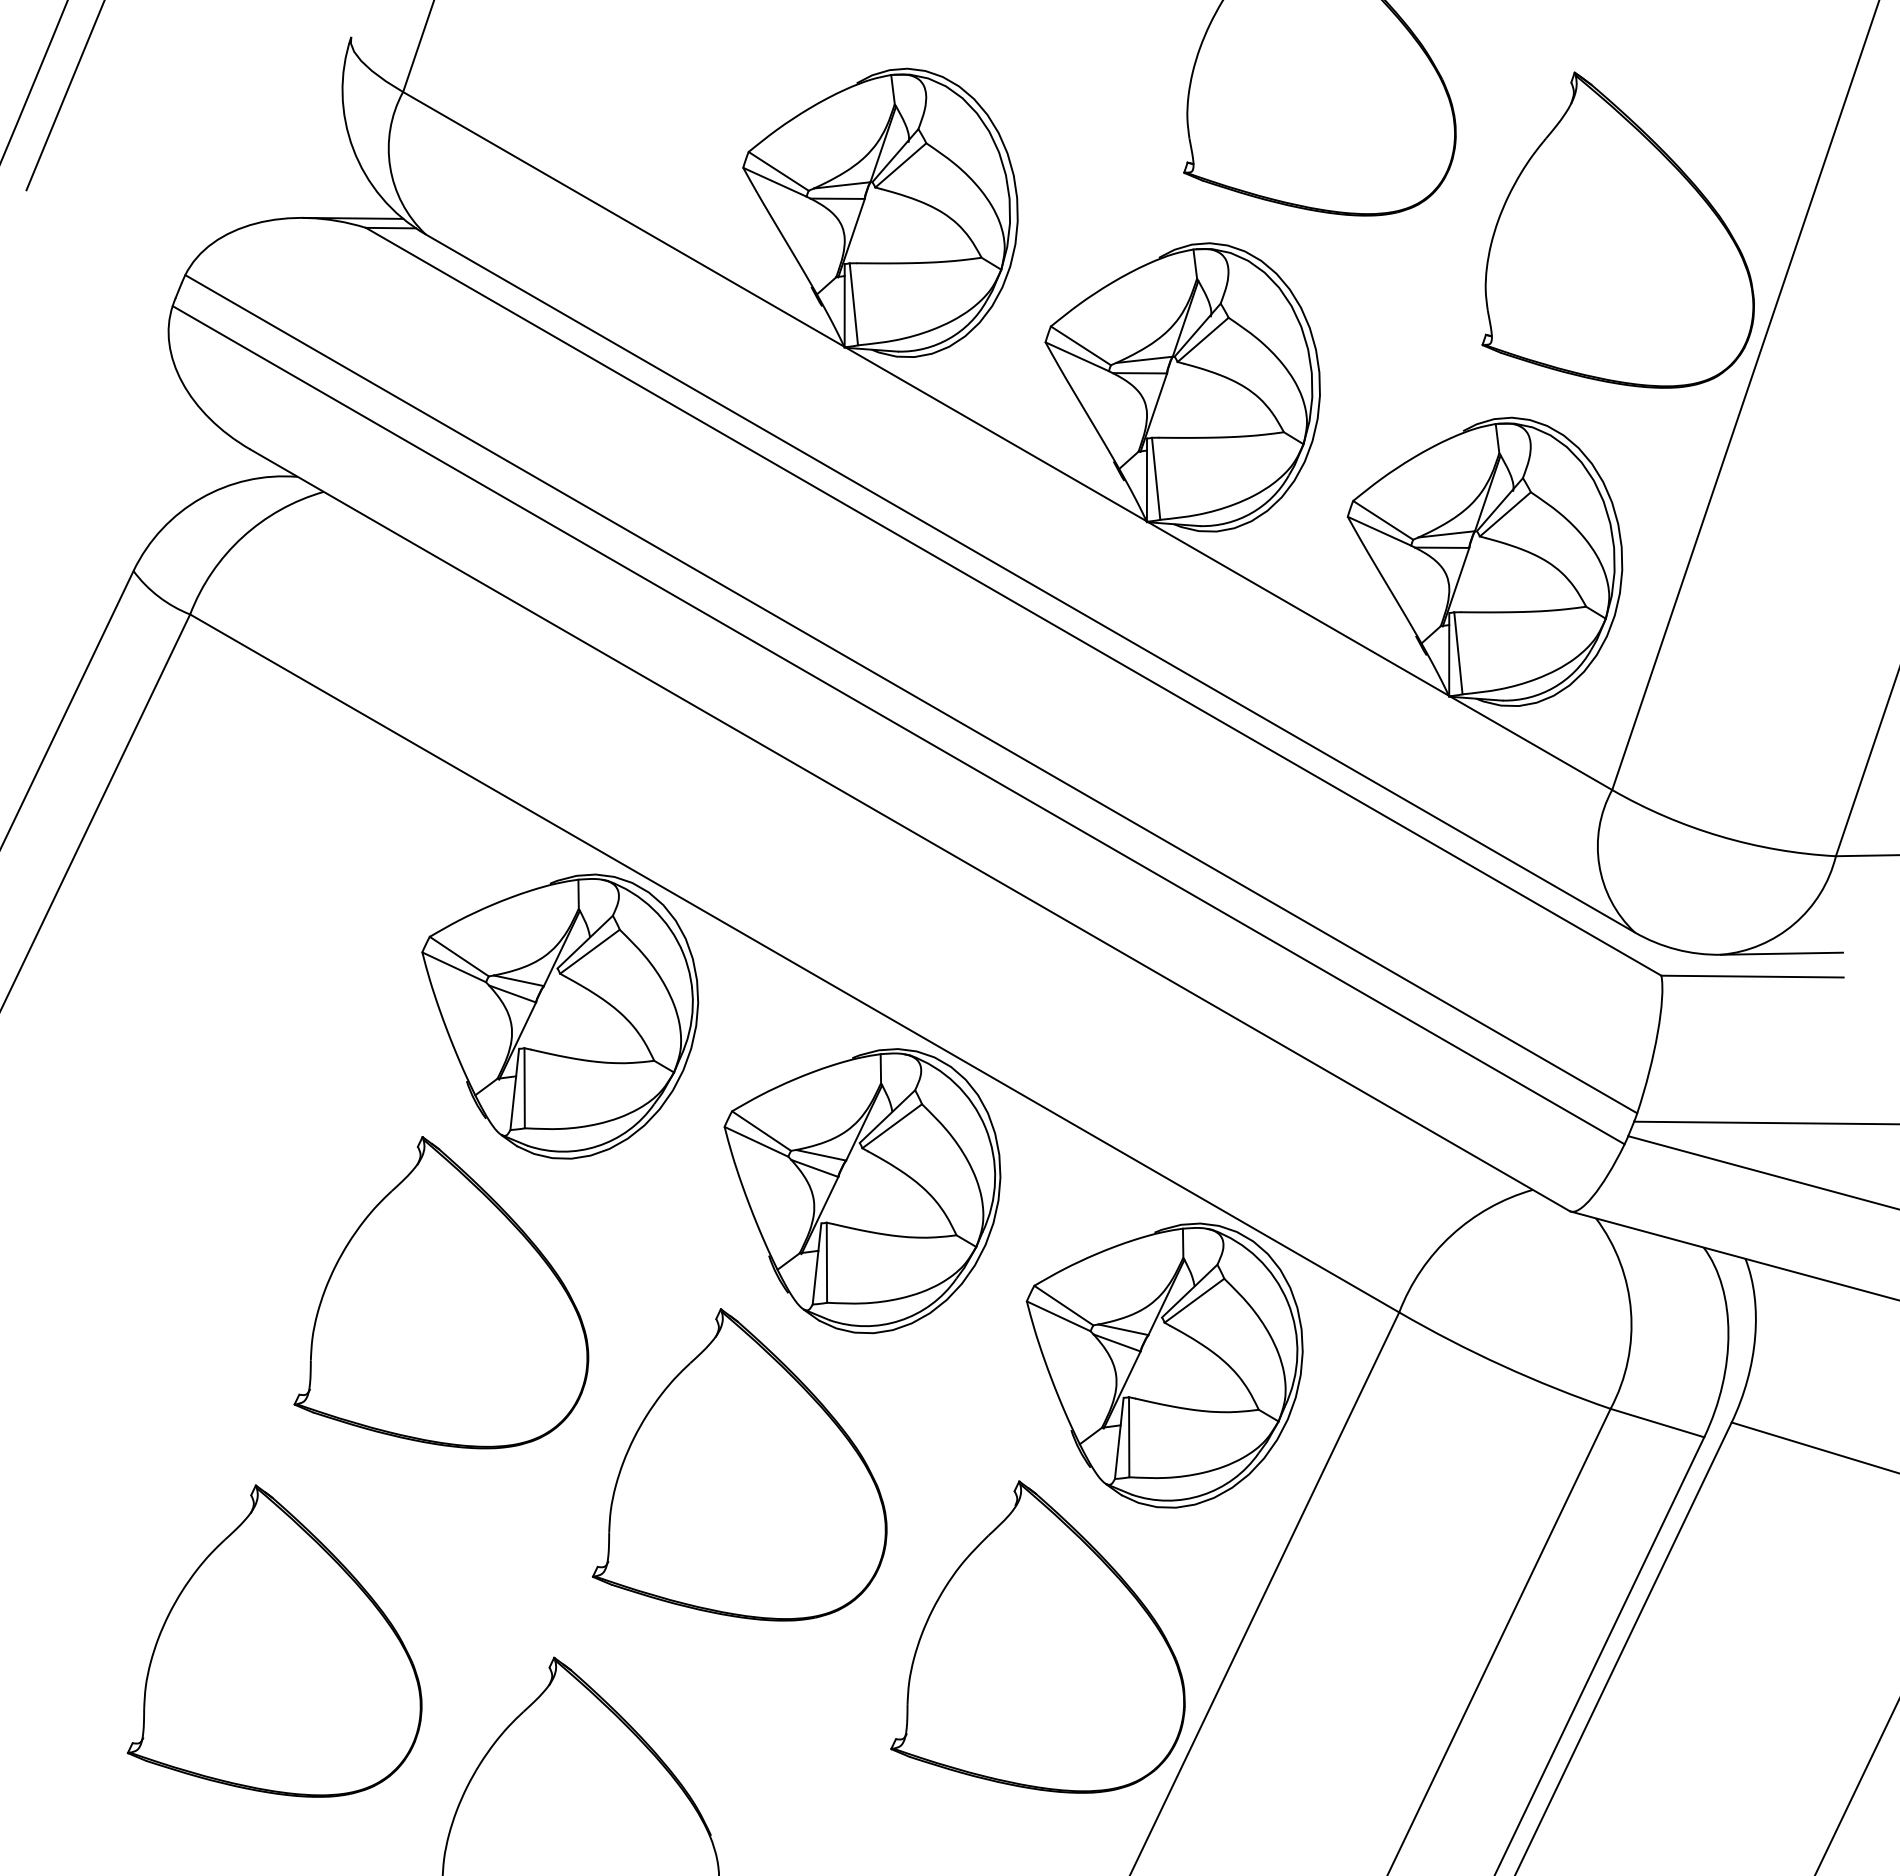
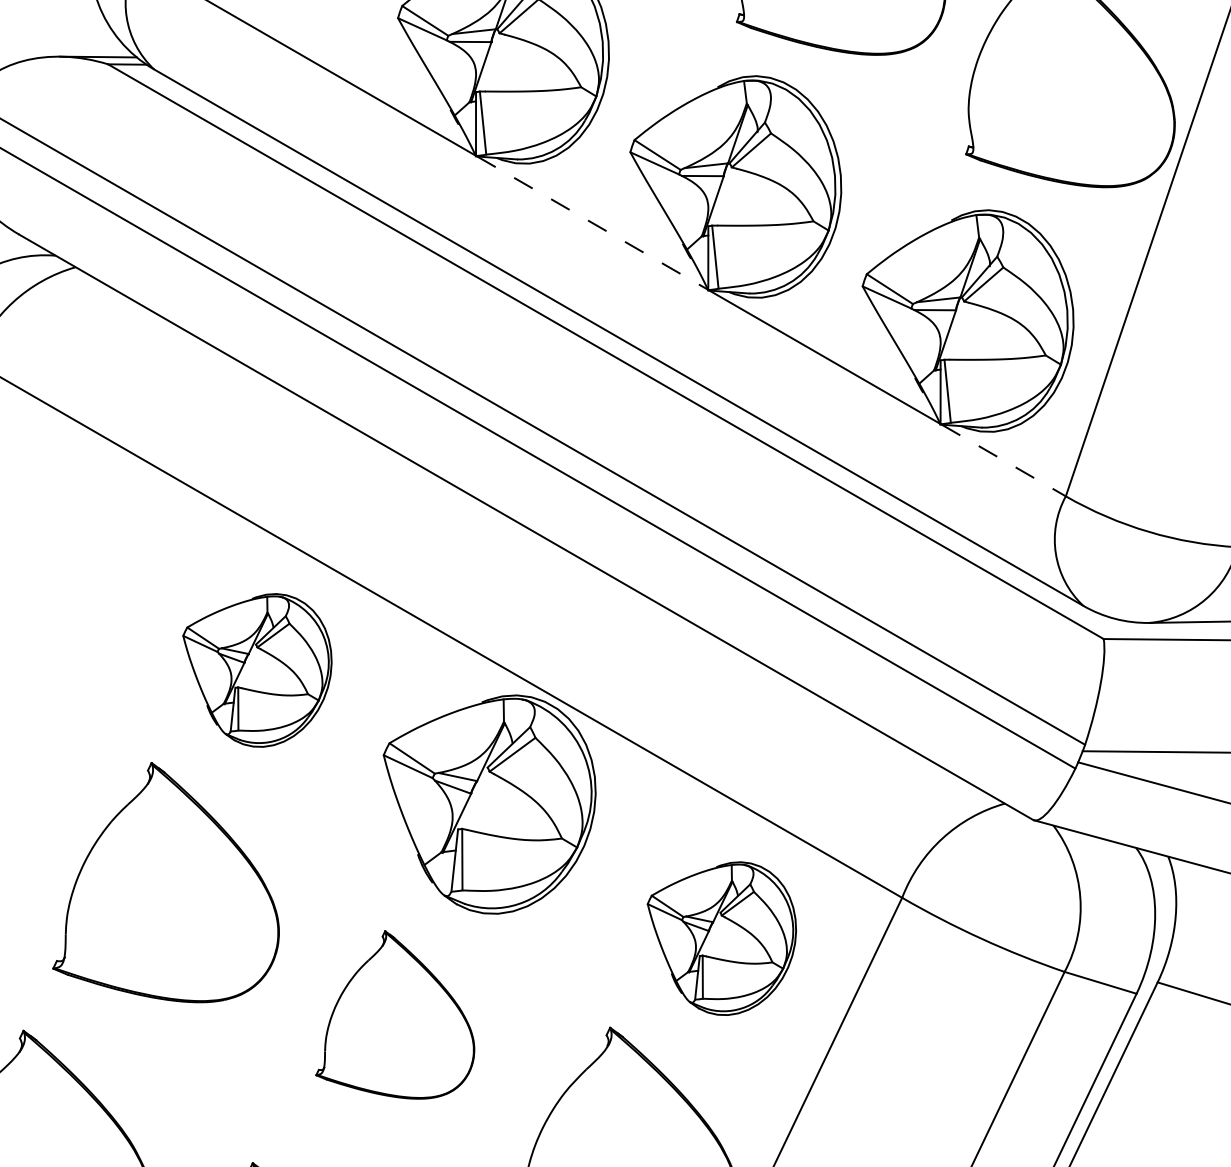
line: (996, 434) -> (592, 223), solid -> dashed
line: (1531, 743) -> (1003, 460), solid -> dashed
part: (560, 1016) -> (257, 670), size x0.7
part: (1164, 1365) -> (721, 938), size x0.7
part: (739, 1464) -> (395, 1014), size x0.7

